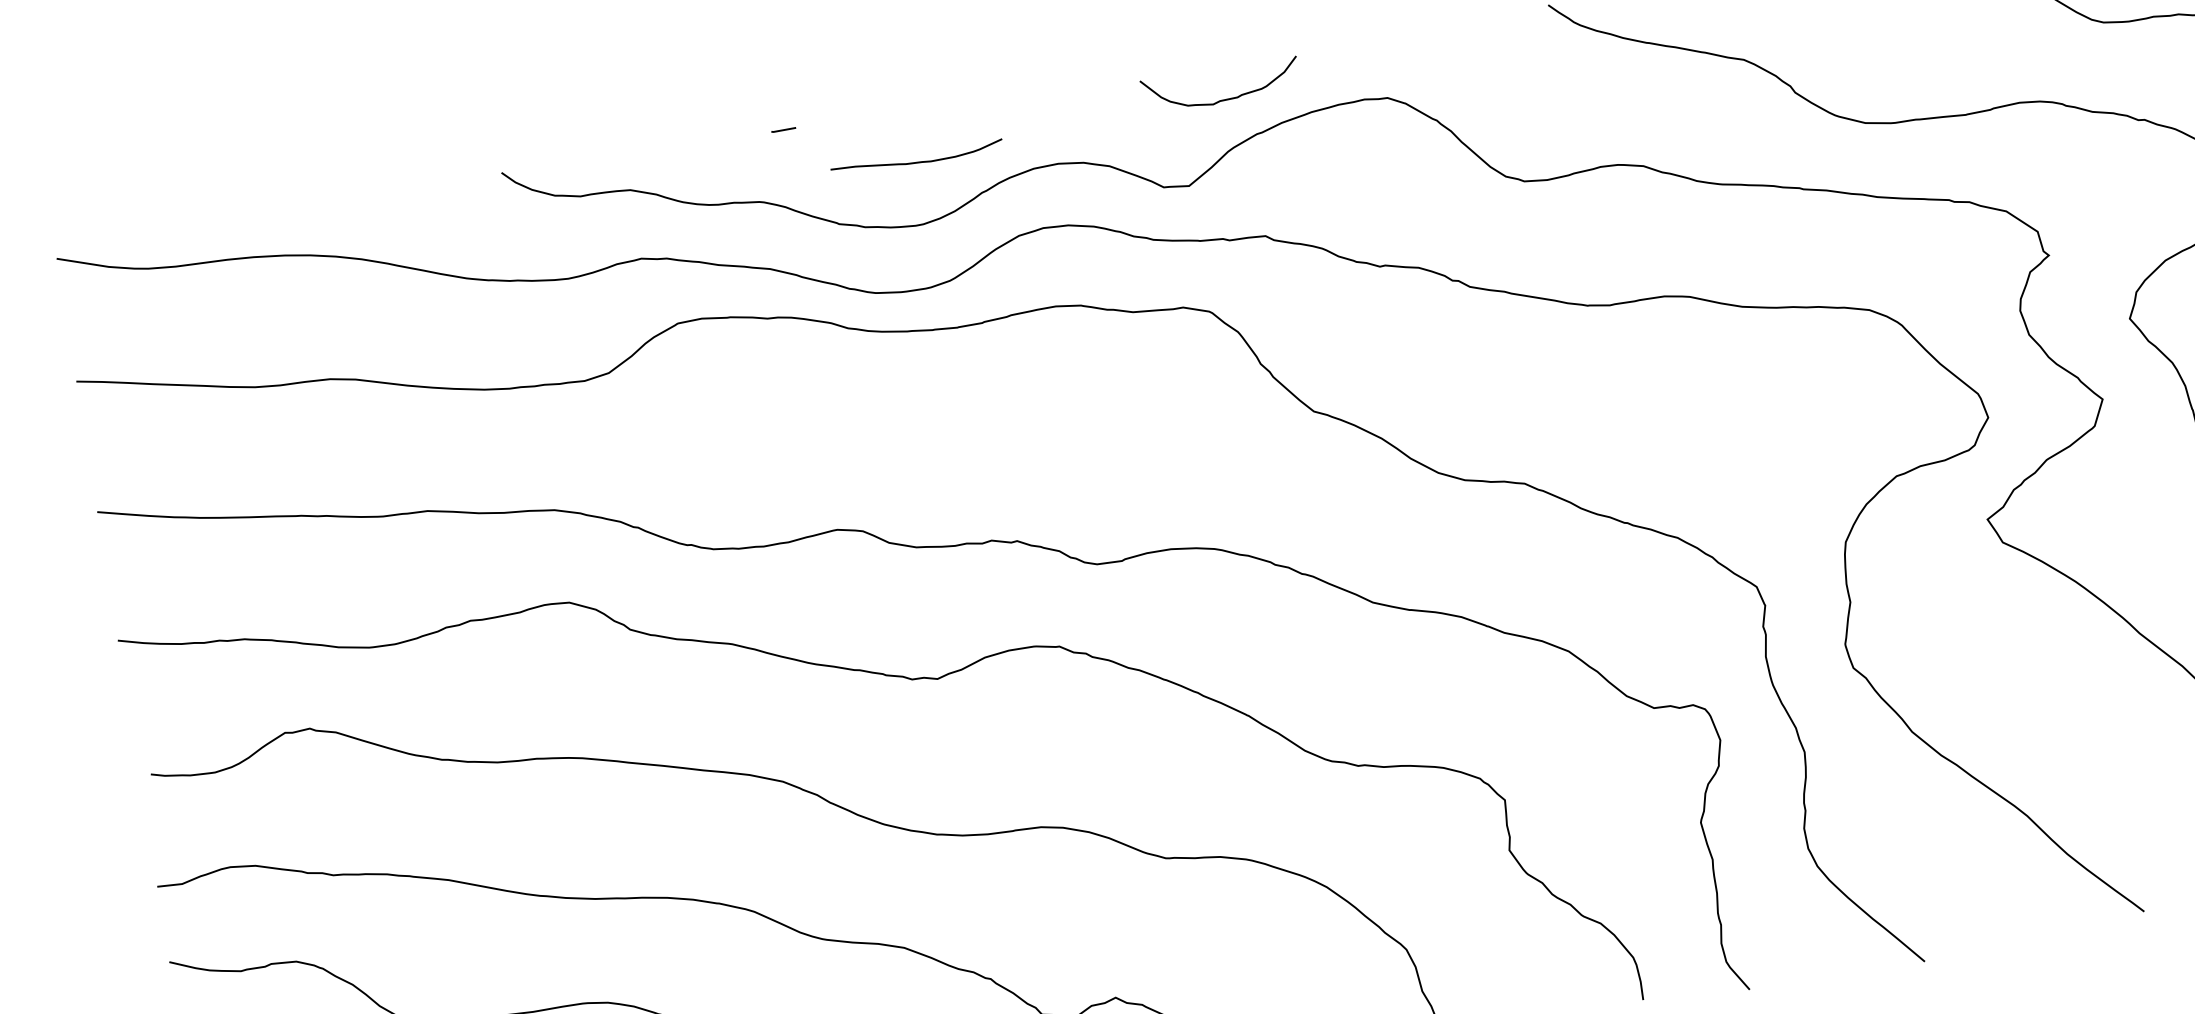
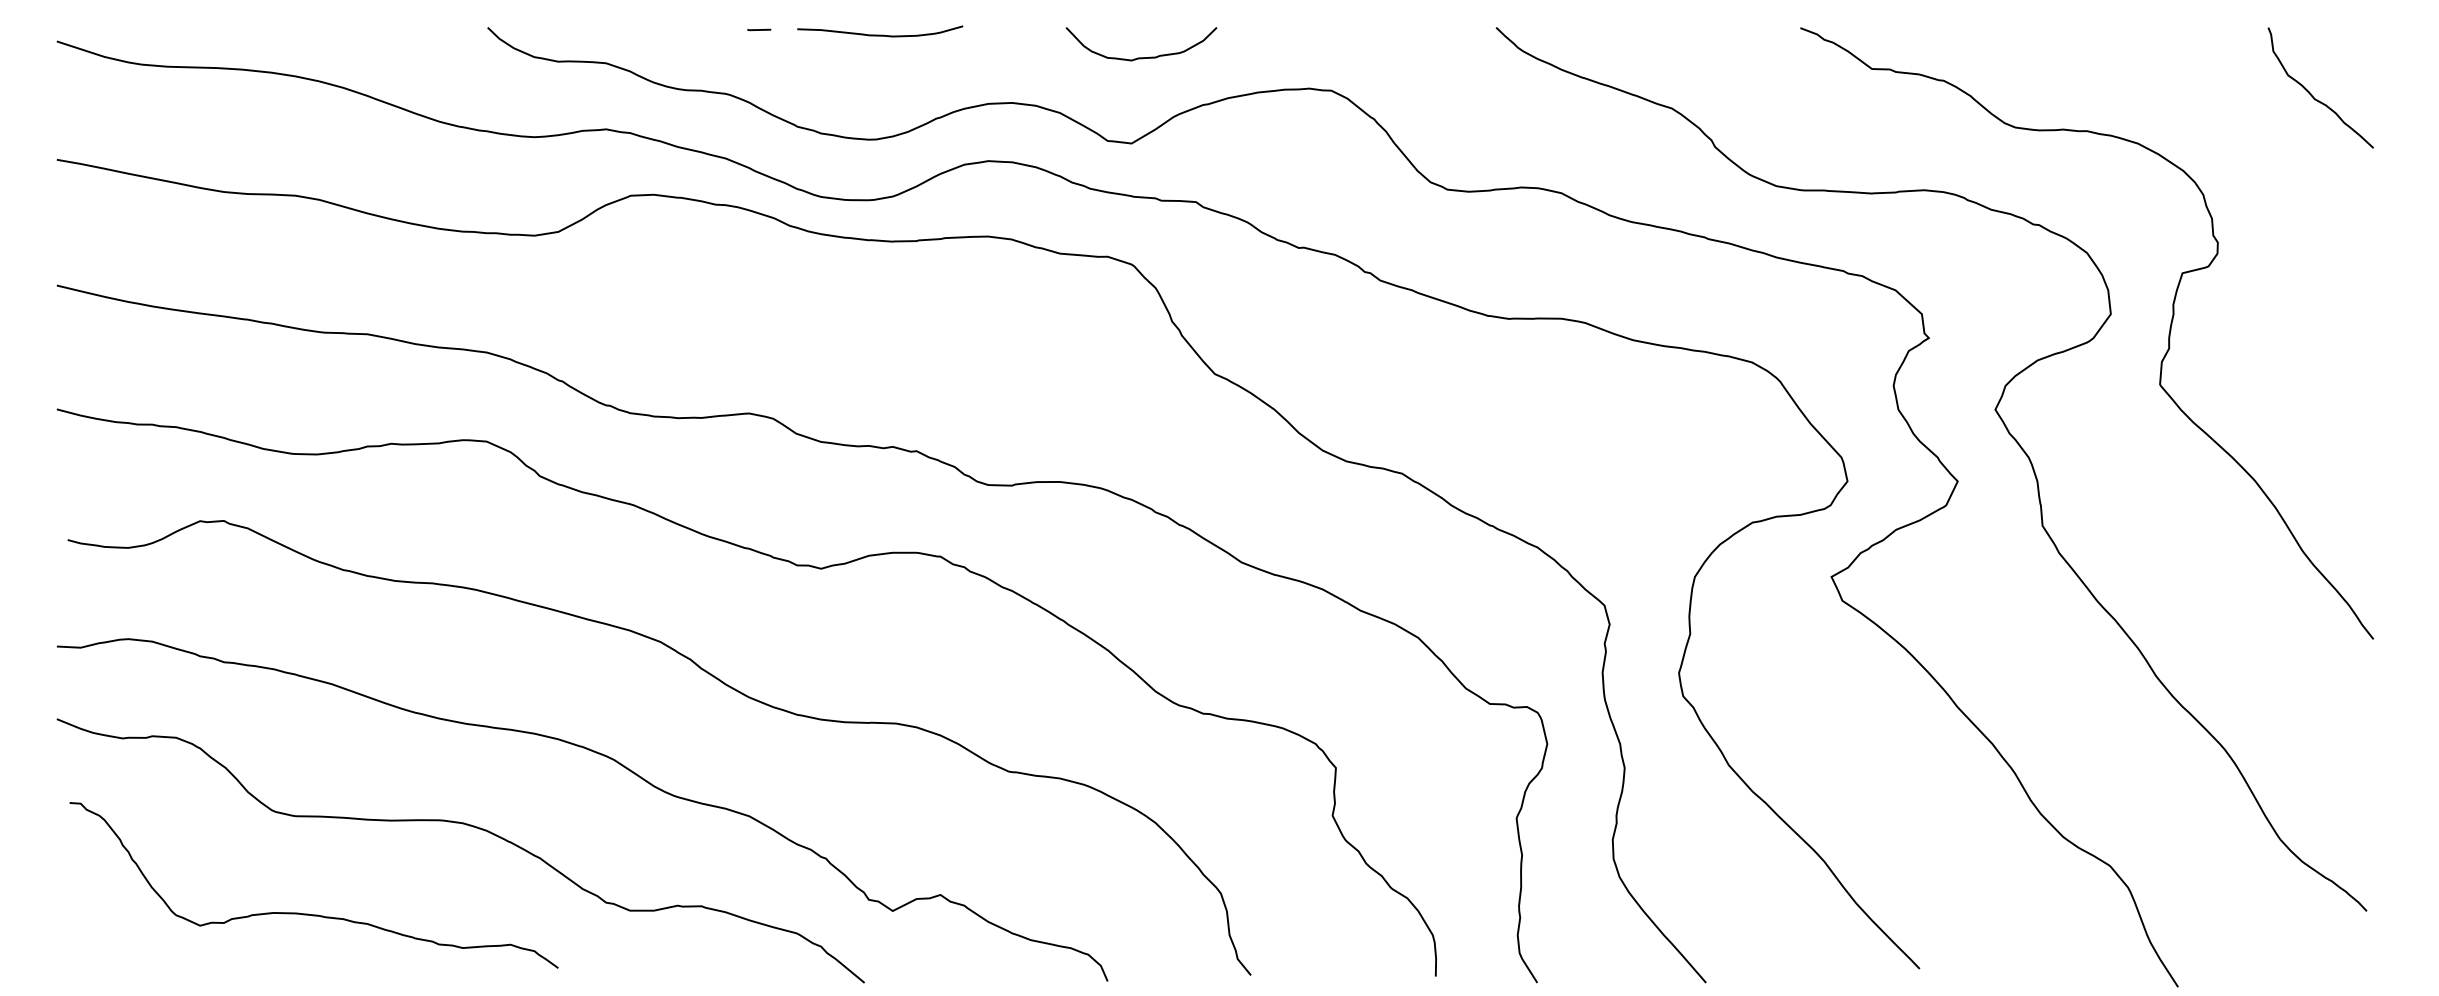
curve: (1223, 99) -> (1141, 57), moved
curve: (917, 161) -> (880, 34), moved

